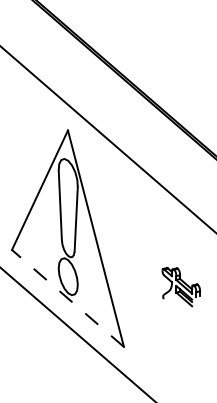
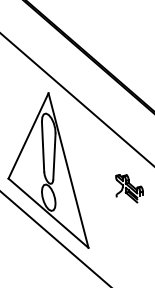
part: (181, 287) -> (129, 189), moved
line: (67, 298) -> (48, 213), dashed -> solid

